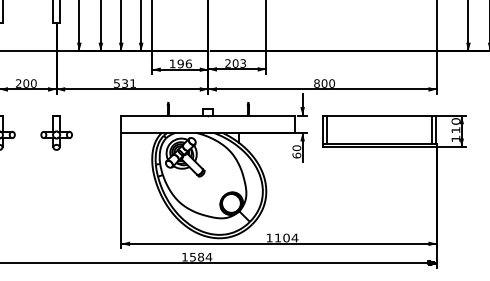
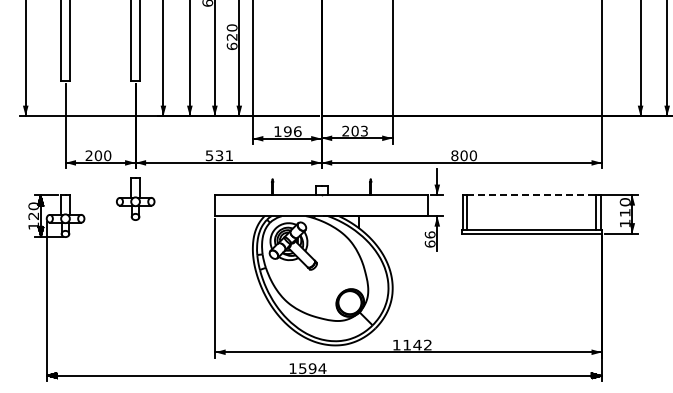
line: (380, 115) -> (532, 195), solid -> dashed
part: (56, 132) -> (135, 198), moved
text: (296, 147) -> (429, 234), 60 -> 66
text: (290, 237) -> (422, 344), 1104 -> 1142
text: (200, 257) -> (312, 368), 1584 -> 1594

